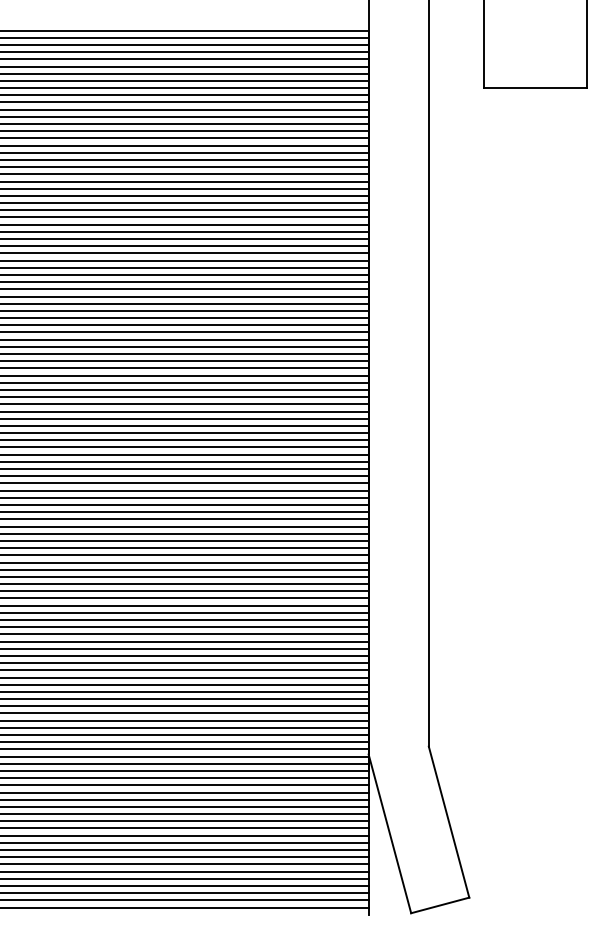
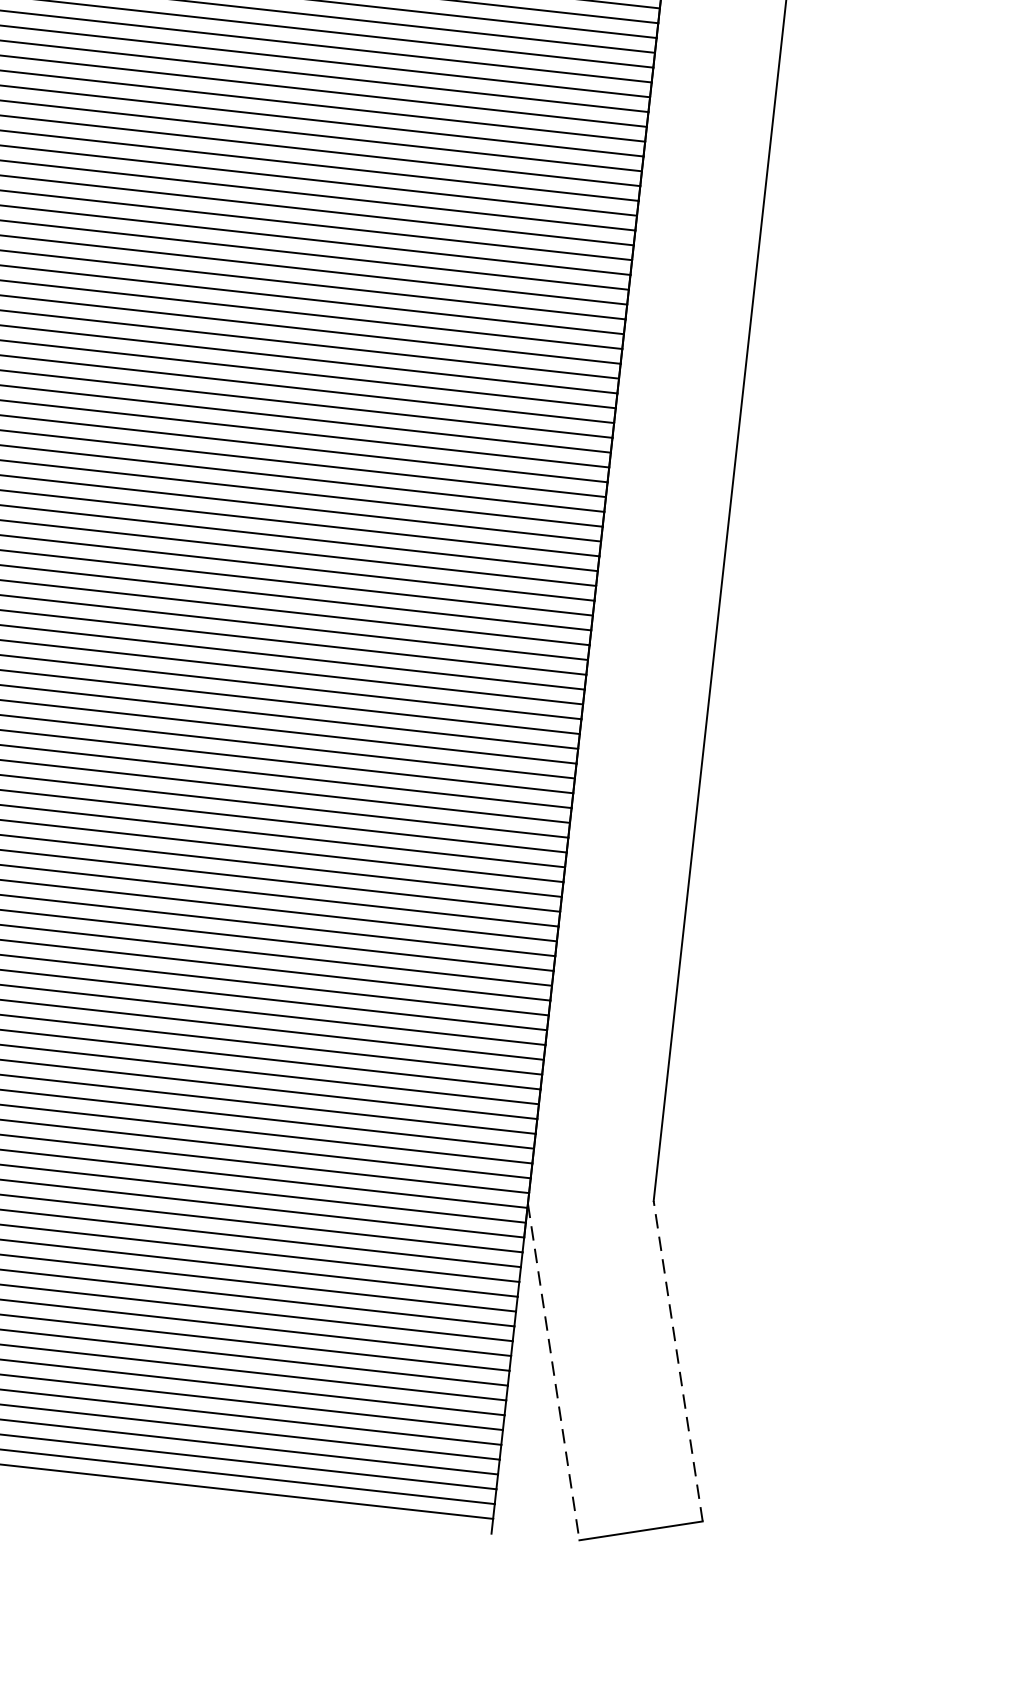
line: (448, 821) -> (677, 1359), solid -> dashed
line: (390, 834) -> (554, 1373), solid -> dashed

